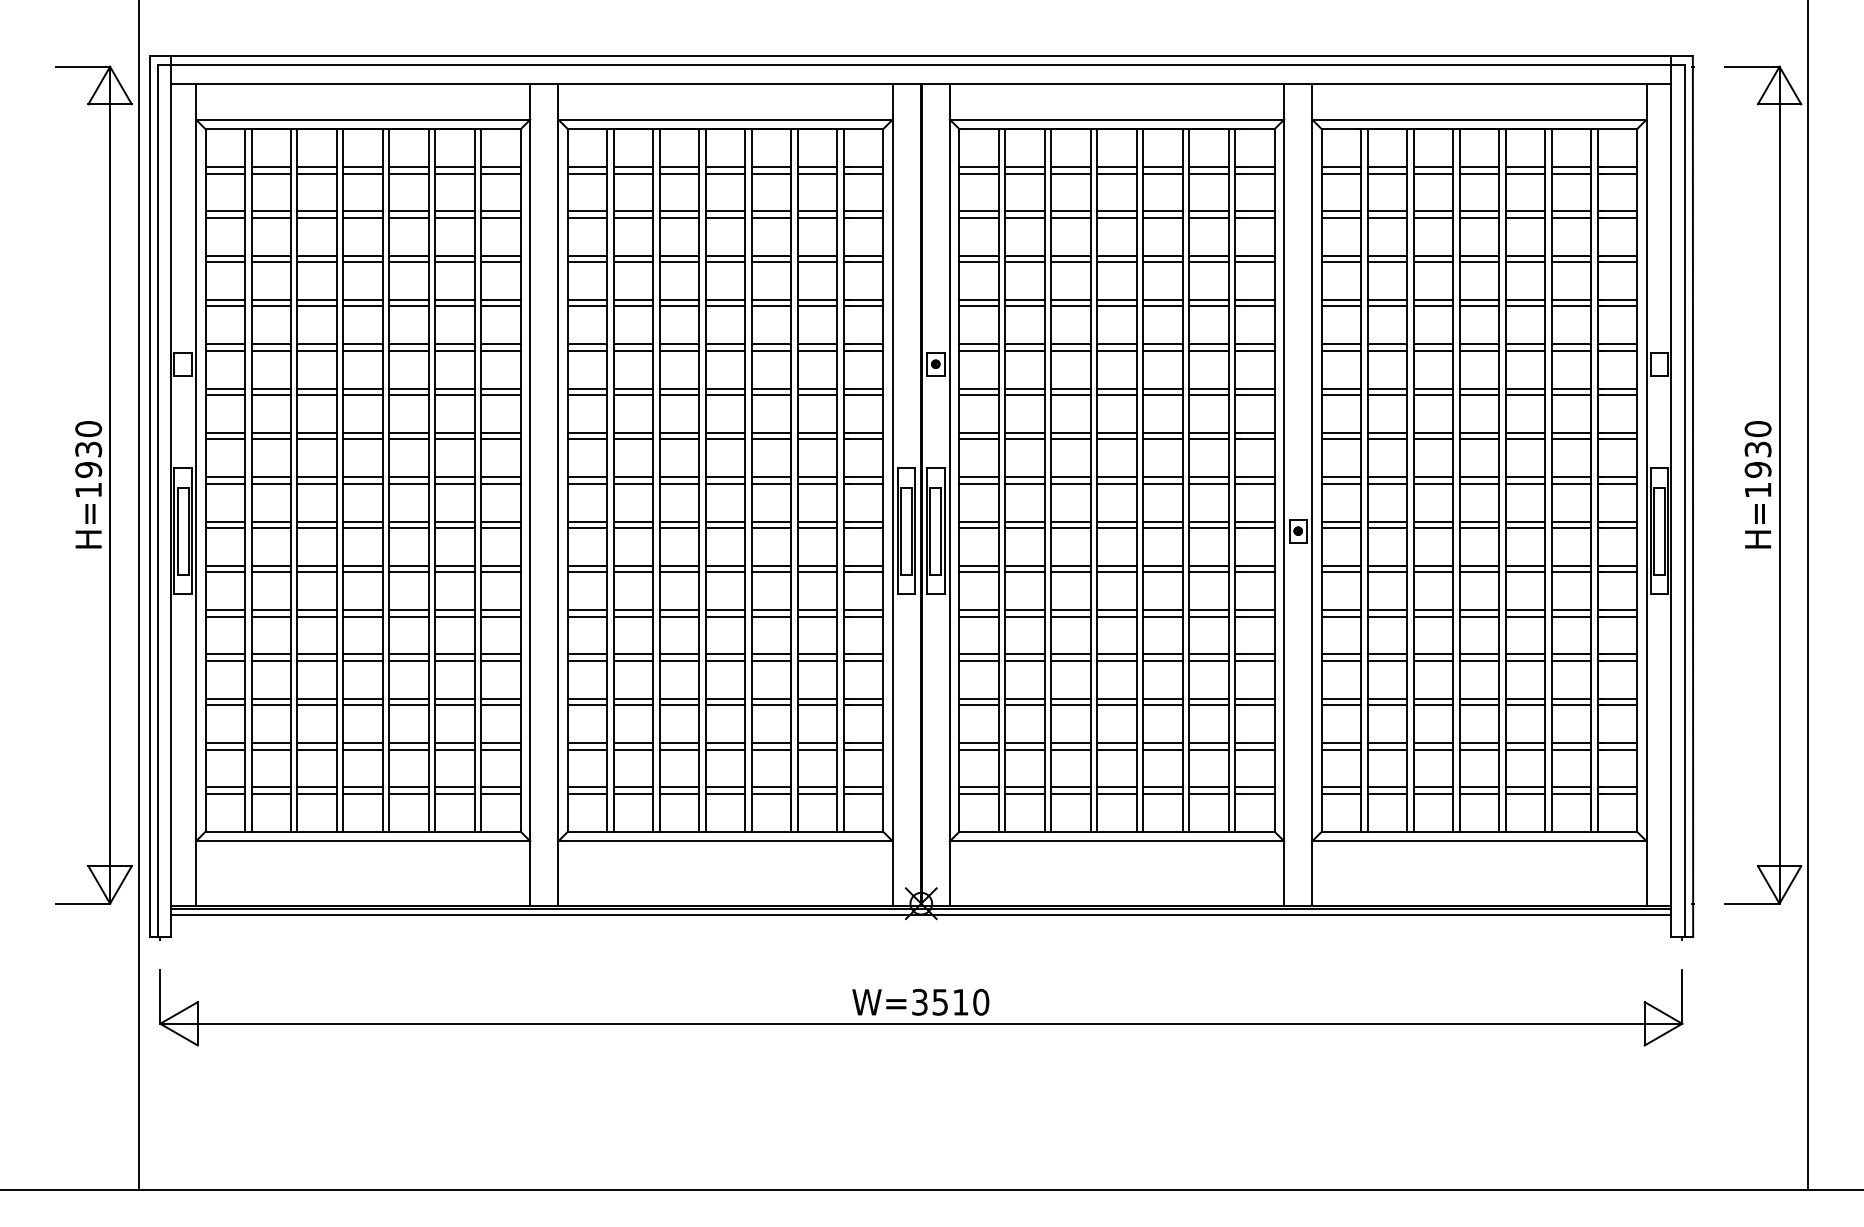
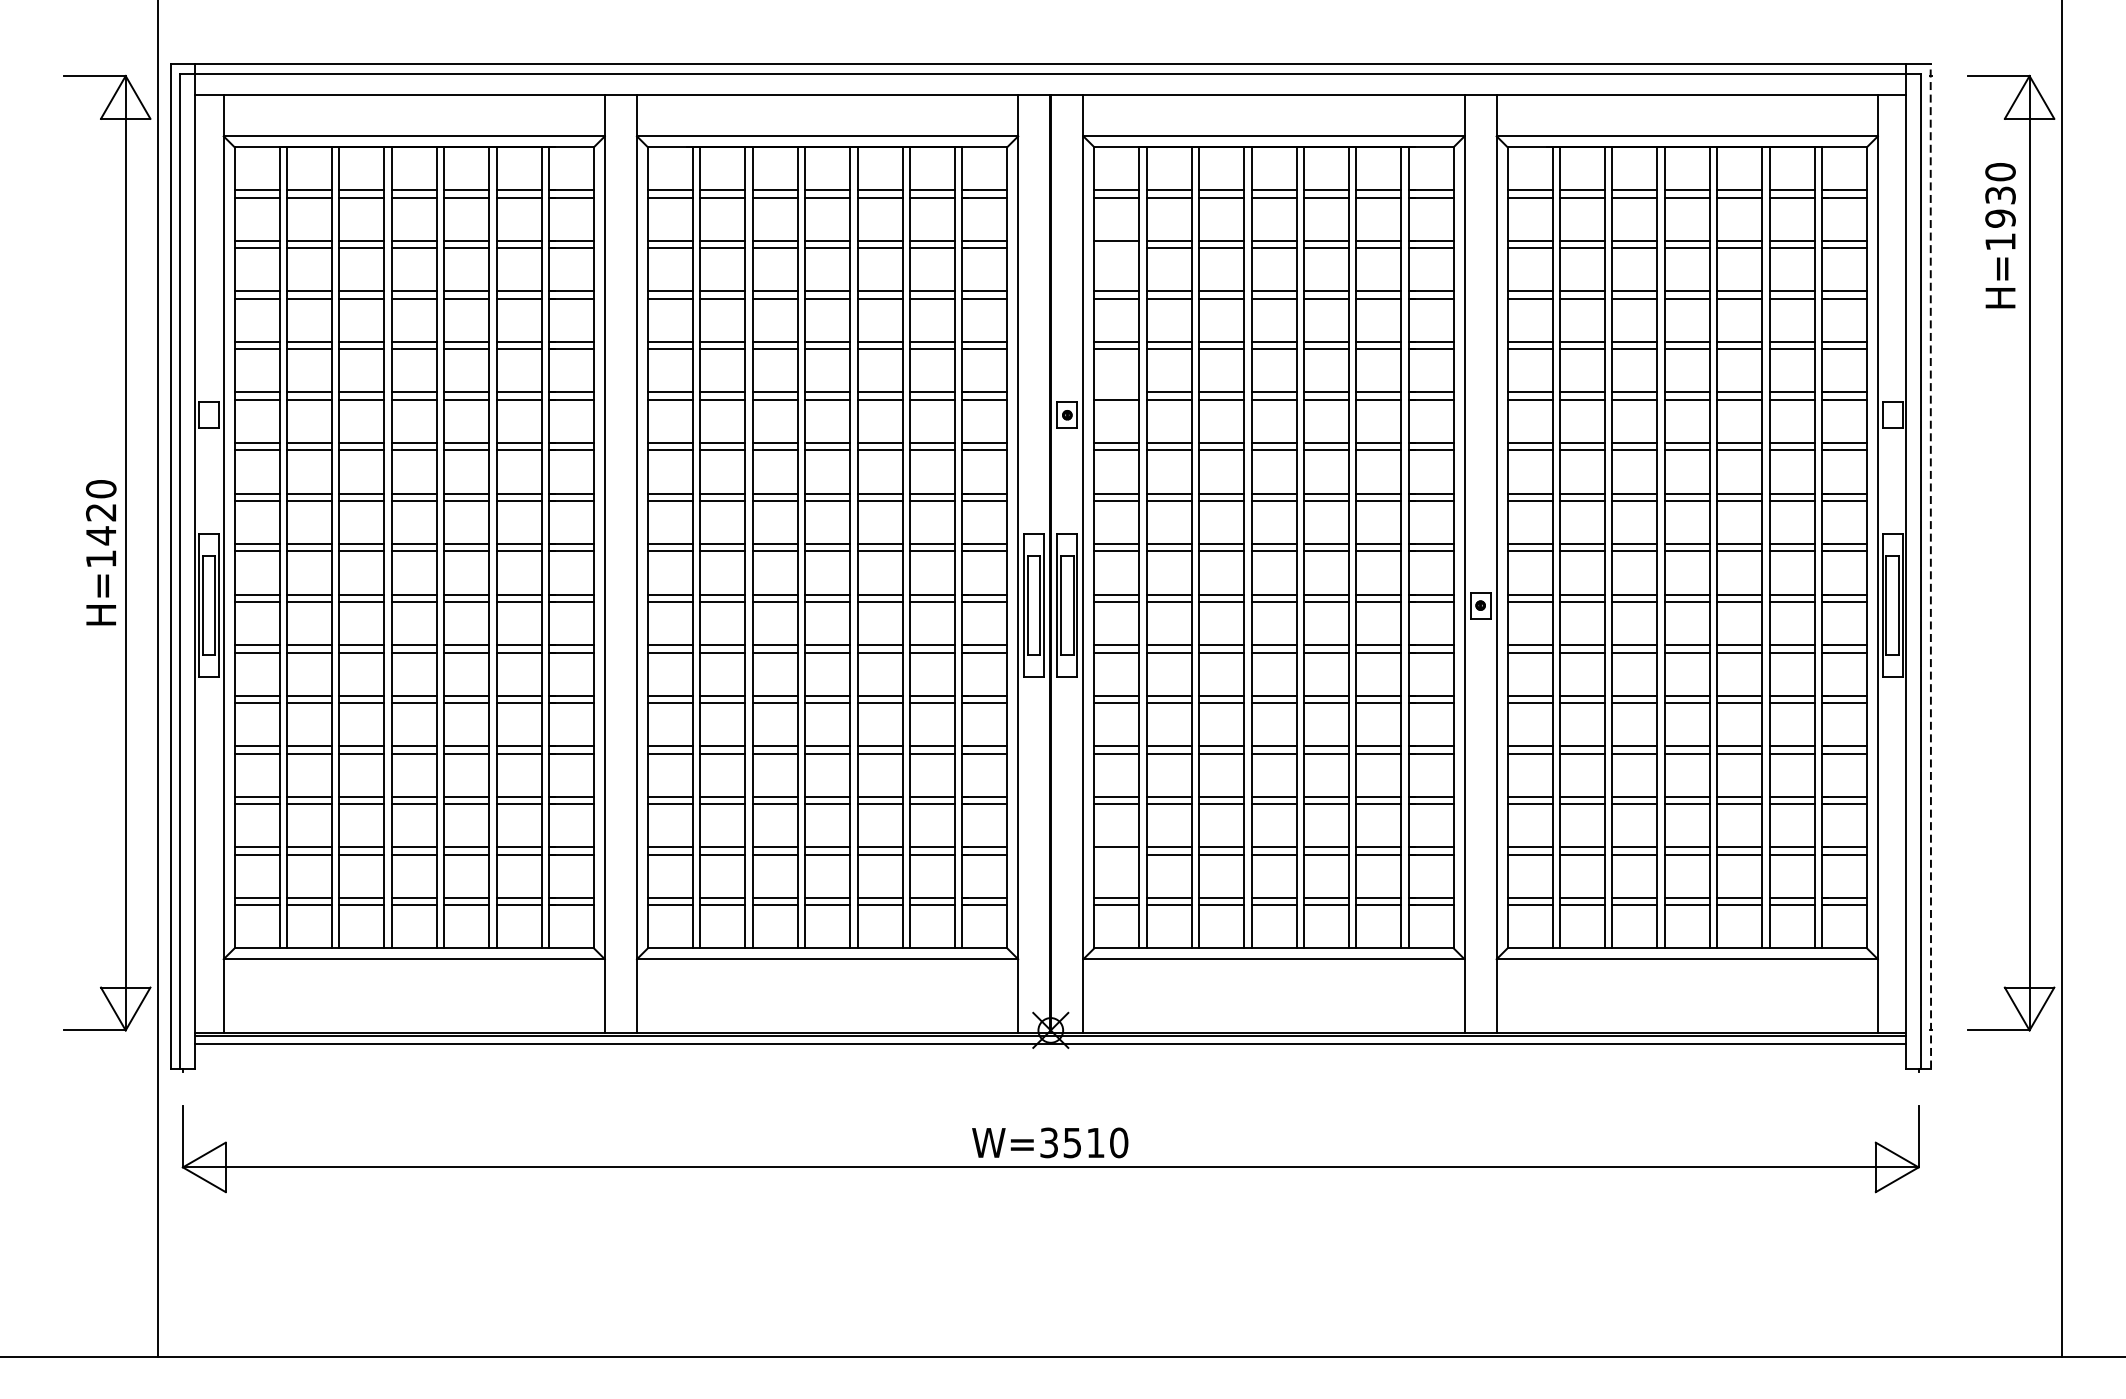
line: (978, 217) -> (1116, 247), removed
line: (978, 344) -> (1116, 392), removed
text: (88, 459) -> (101, 523), H=1930 -> H=1420
text: (1757, 484) -> (1999, 235), moved
line: (1693, 496) -> (1931, 566), solid -> dashed
line: (978, 749) -> (1116, 854), removed

